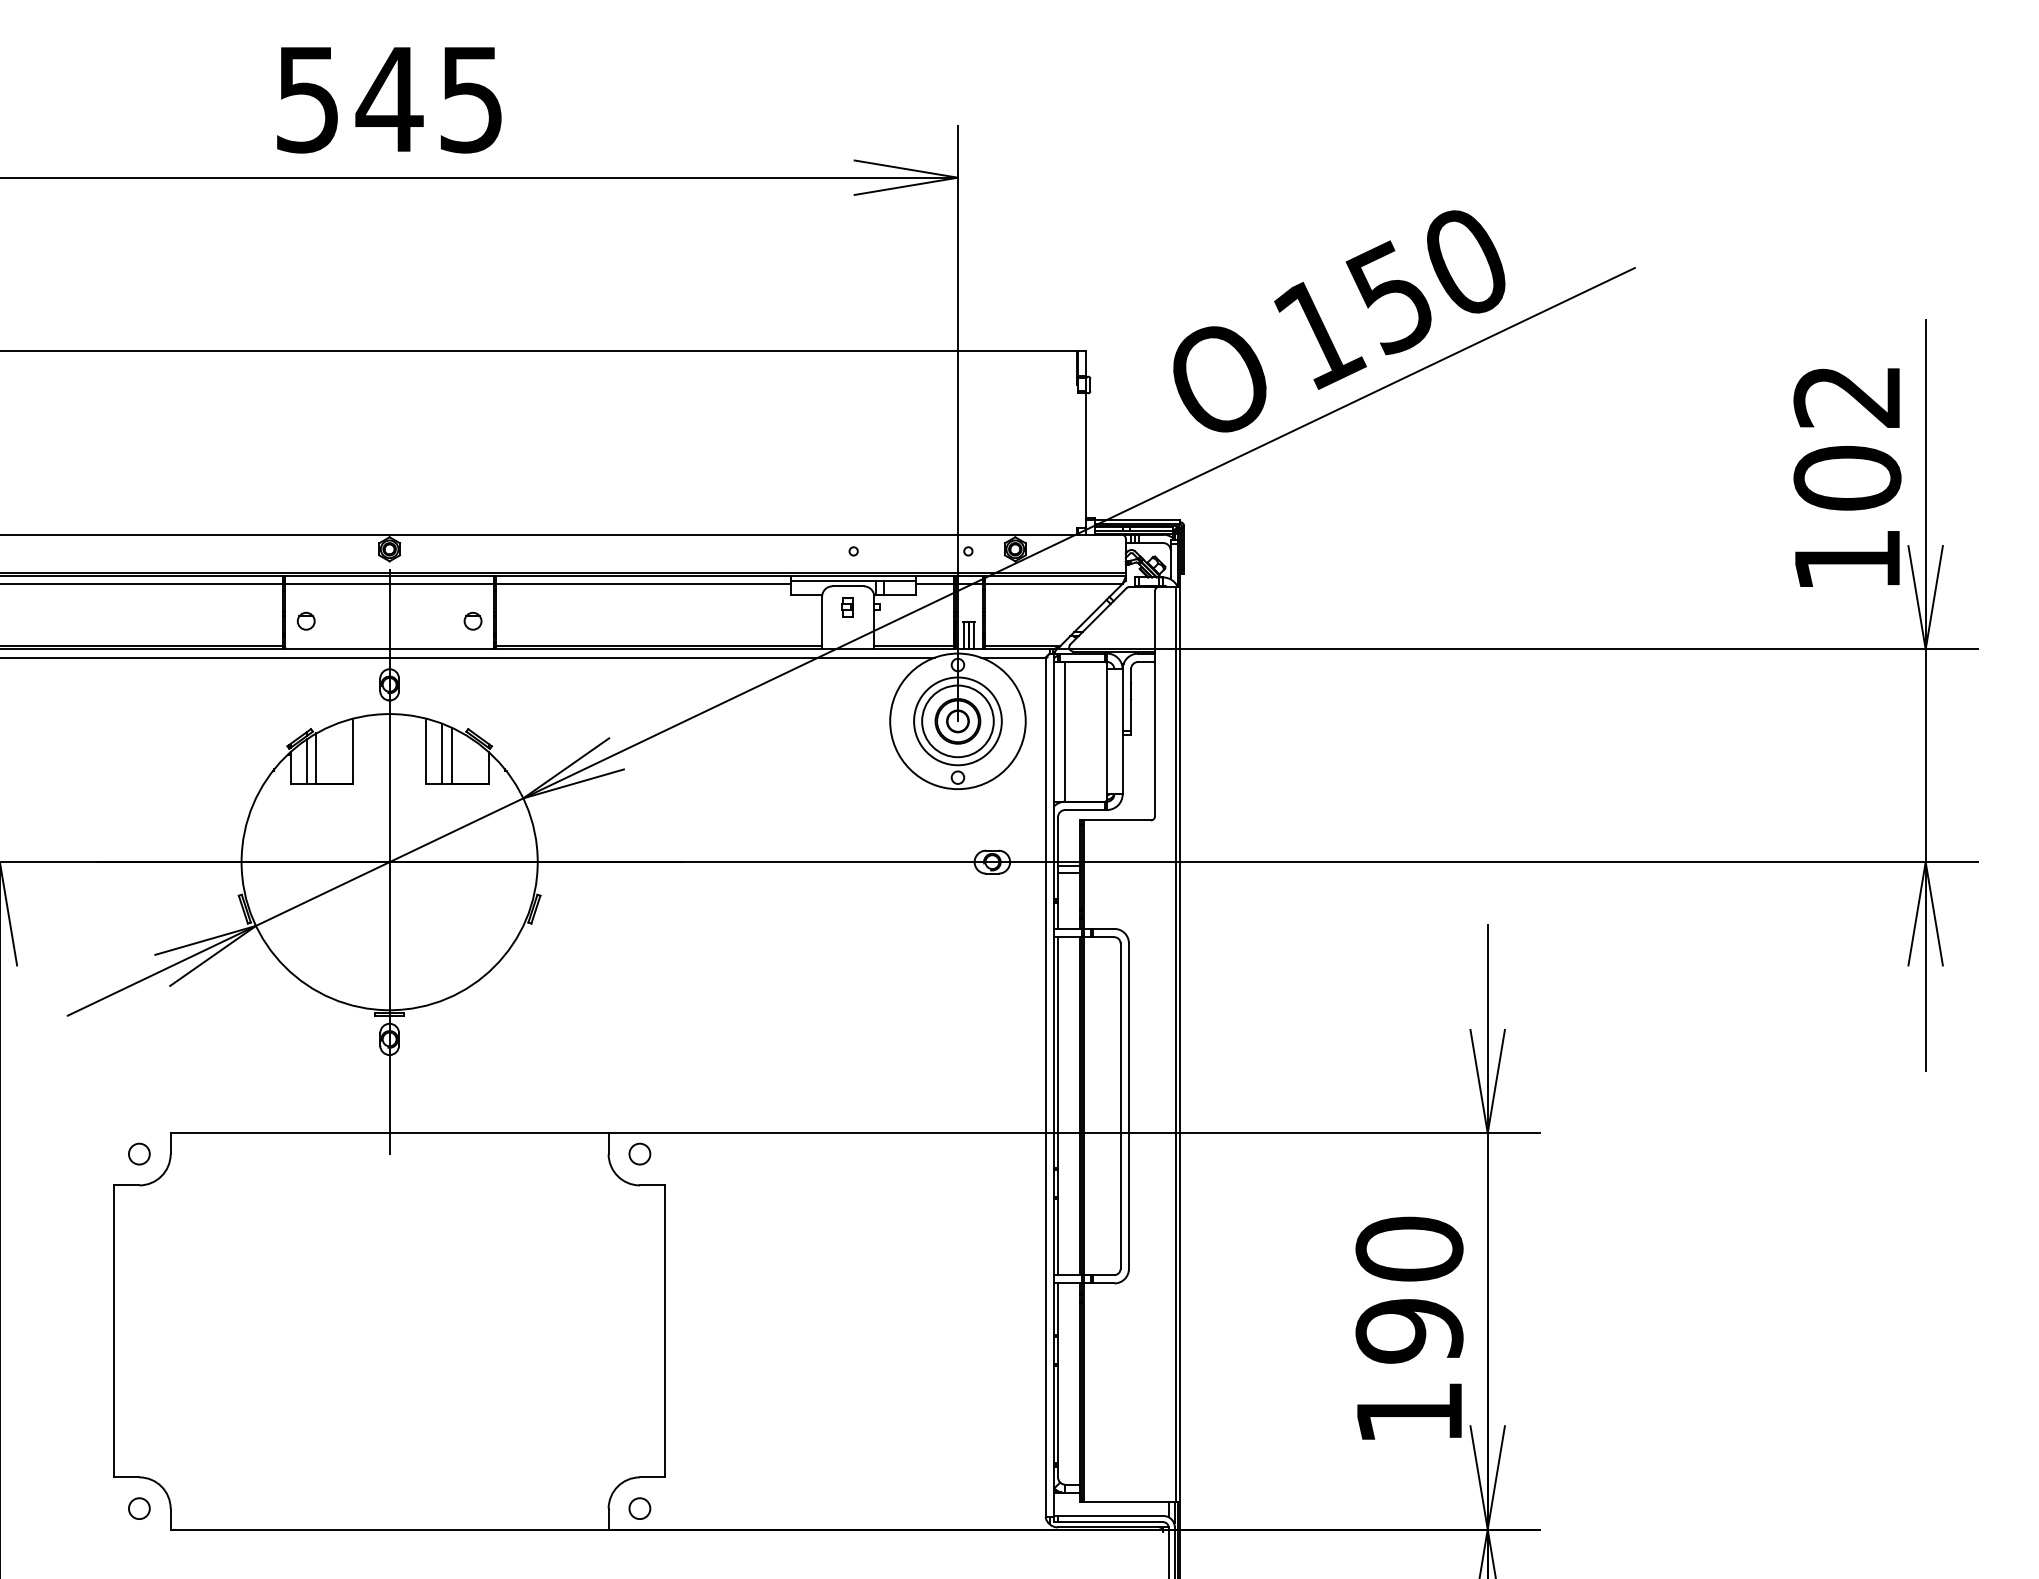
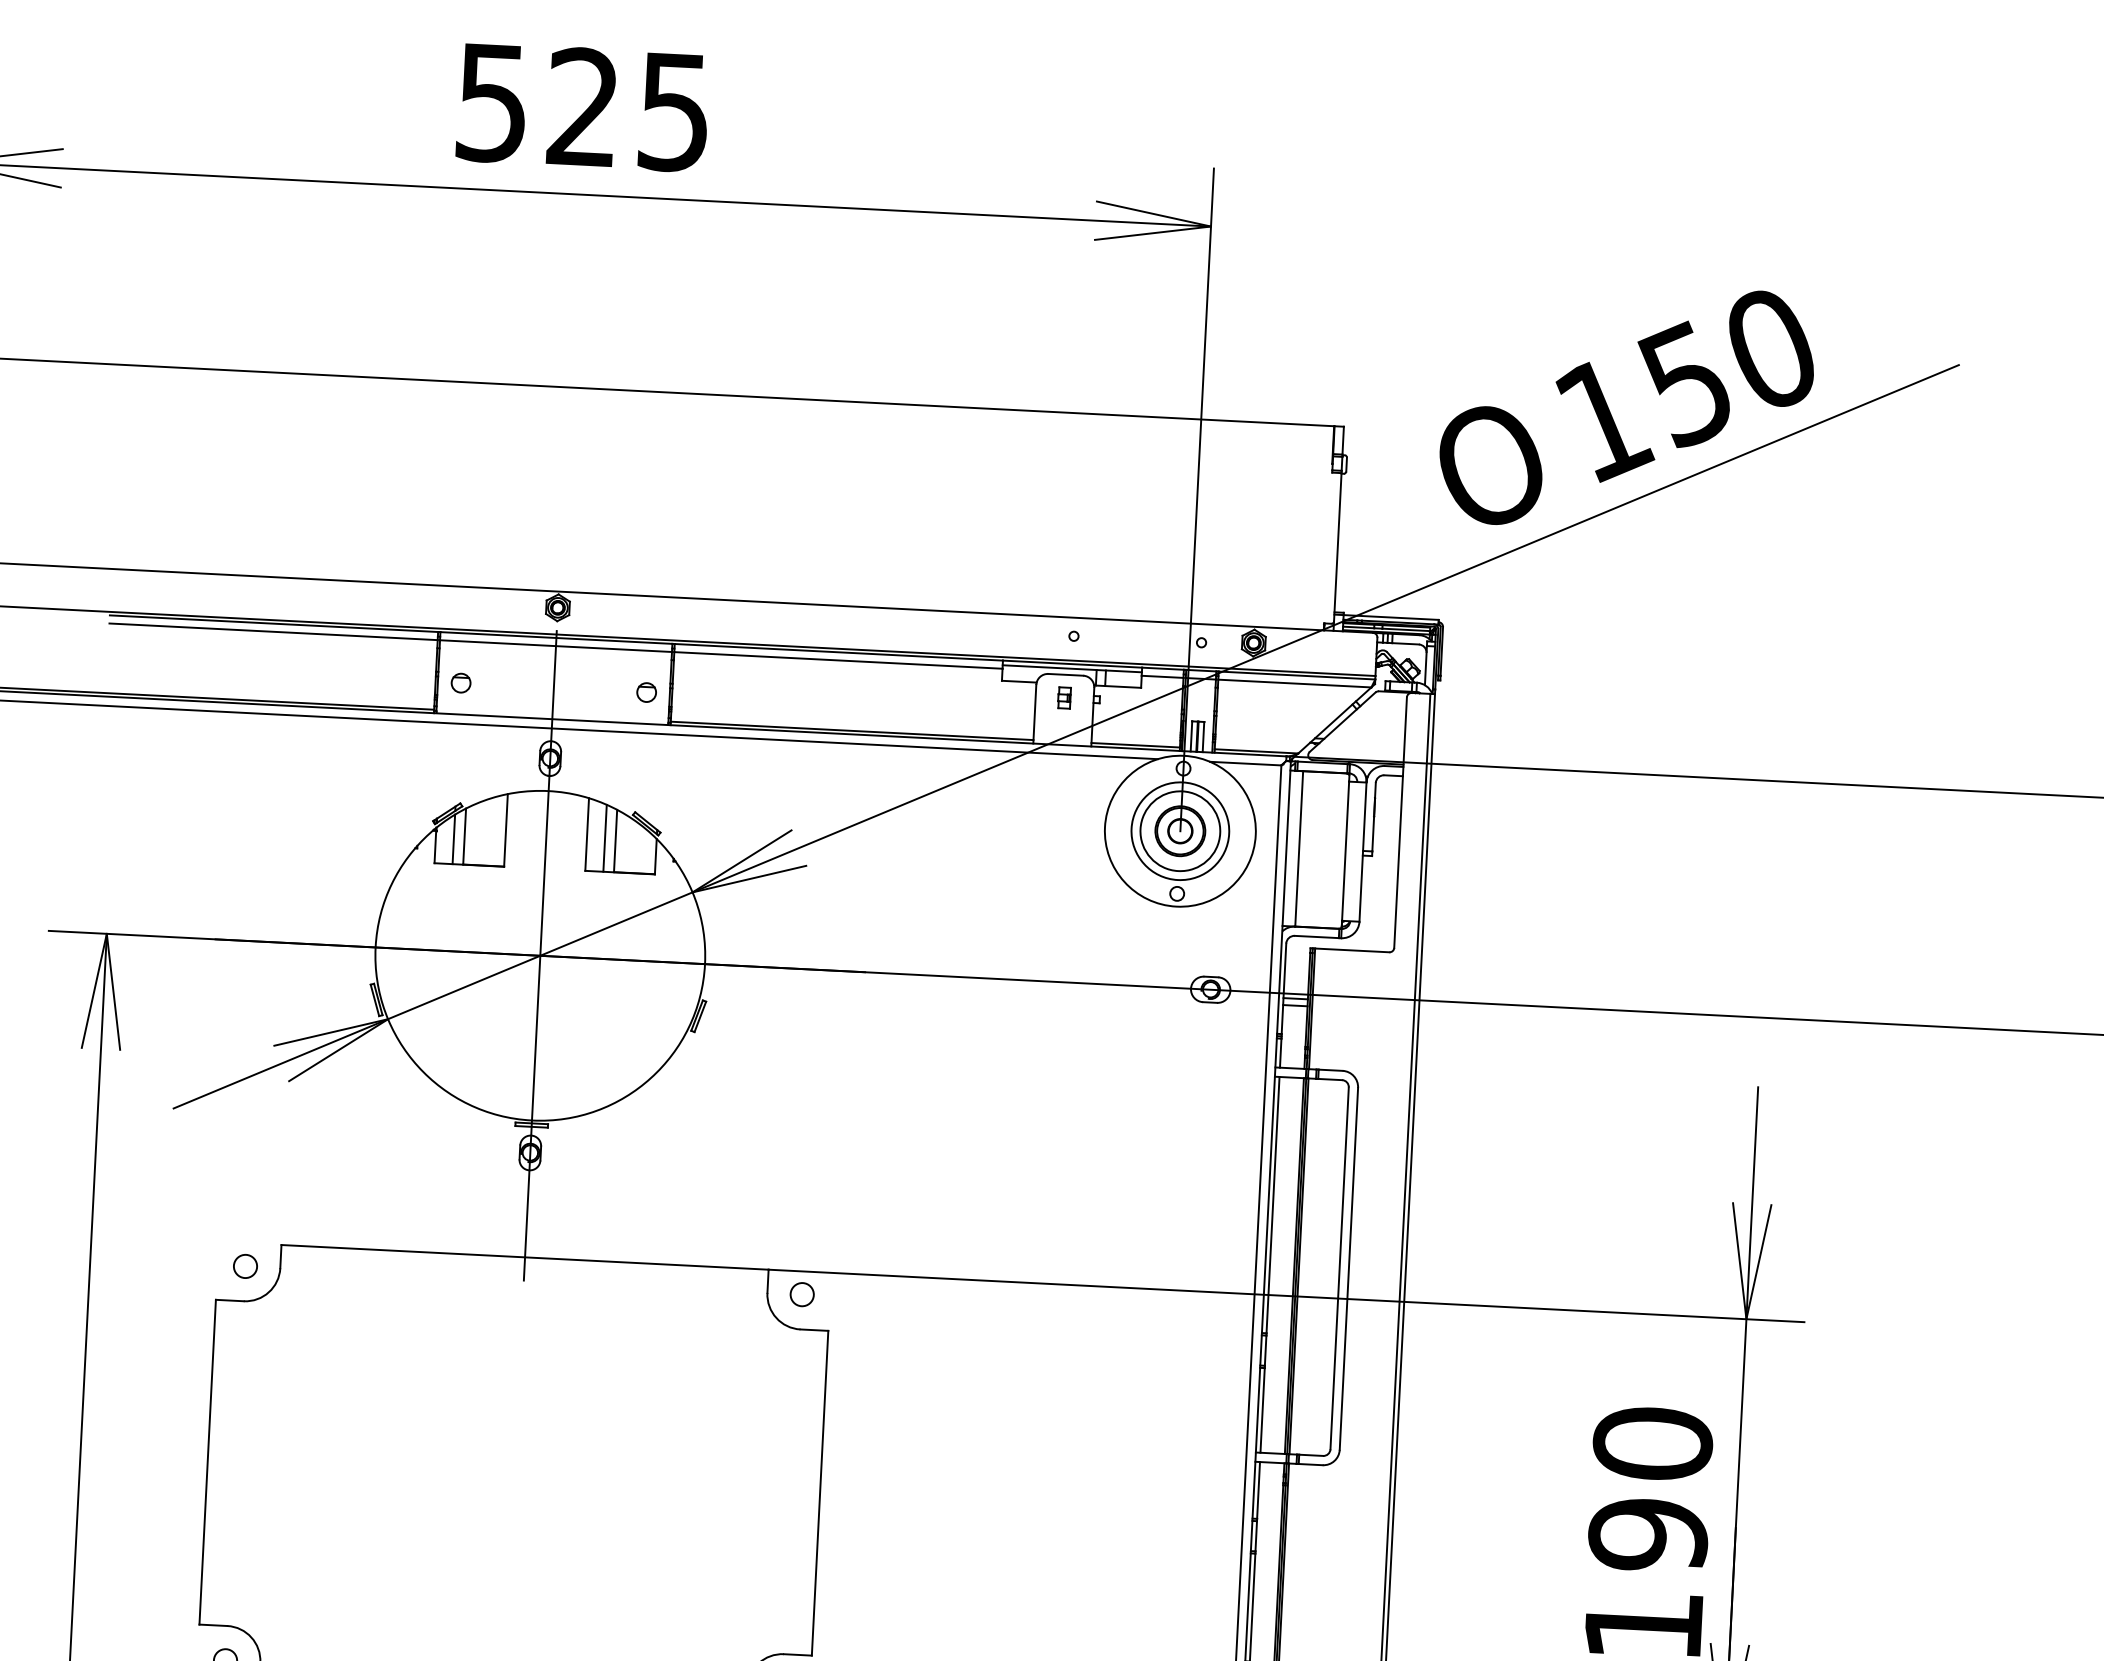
text: (389, 98) -> (583, 106), 545 -> 525

